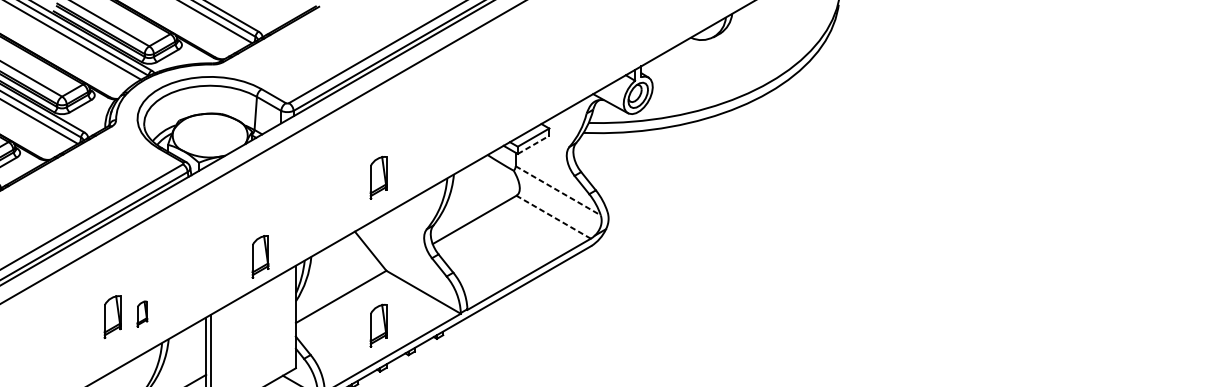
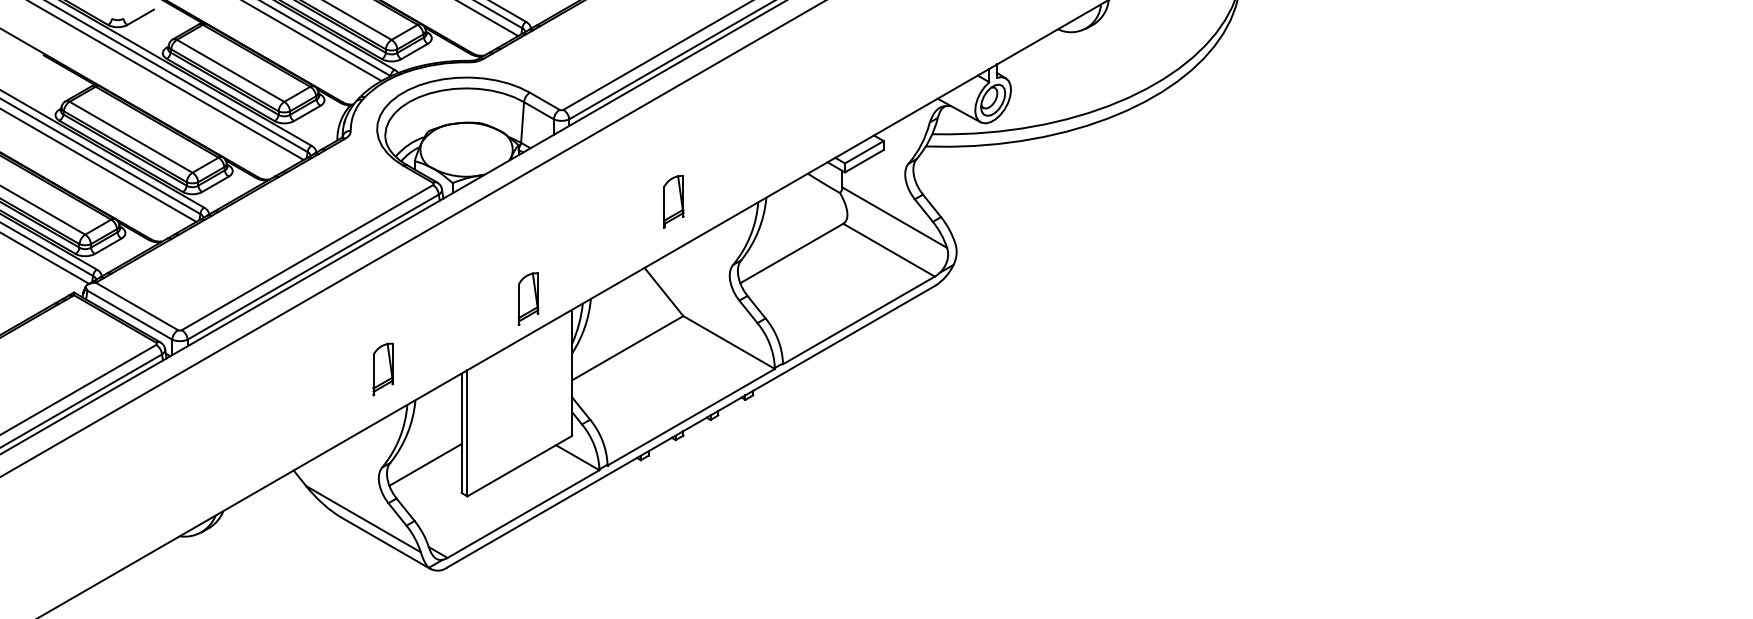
line: (533, 144) -> (864, 160), dashed -> solid
line: (558, 190) -> (895, 217), dashed -> solid
line: (553, 217) -> (889, 250), dashed -> solid
part: (141, 314) -> (382, 369), size x1.67
part: (112, 316) -> (346, 372), removed
part: (378, 325) -> (673, 383), removed

